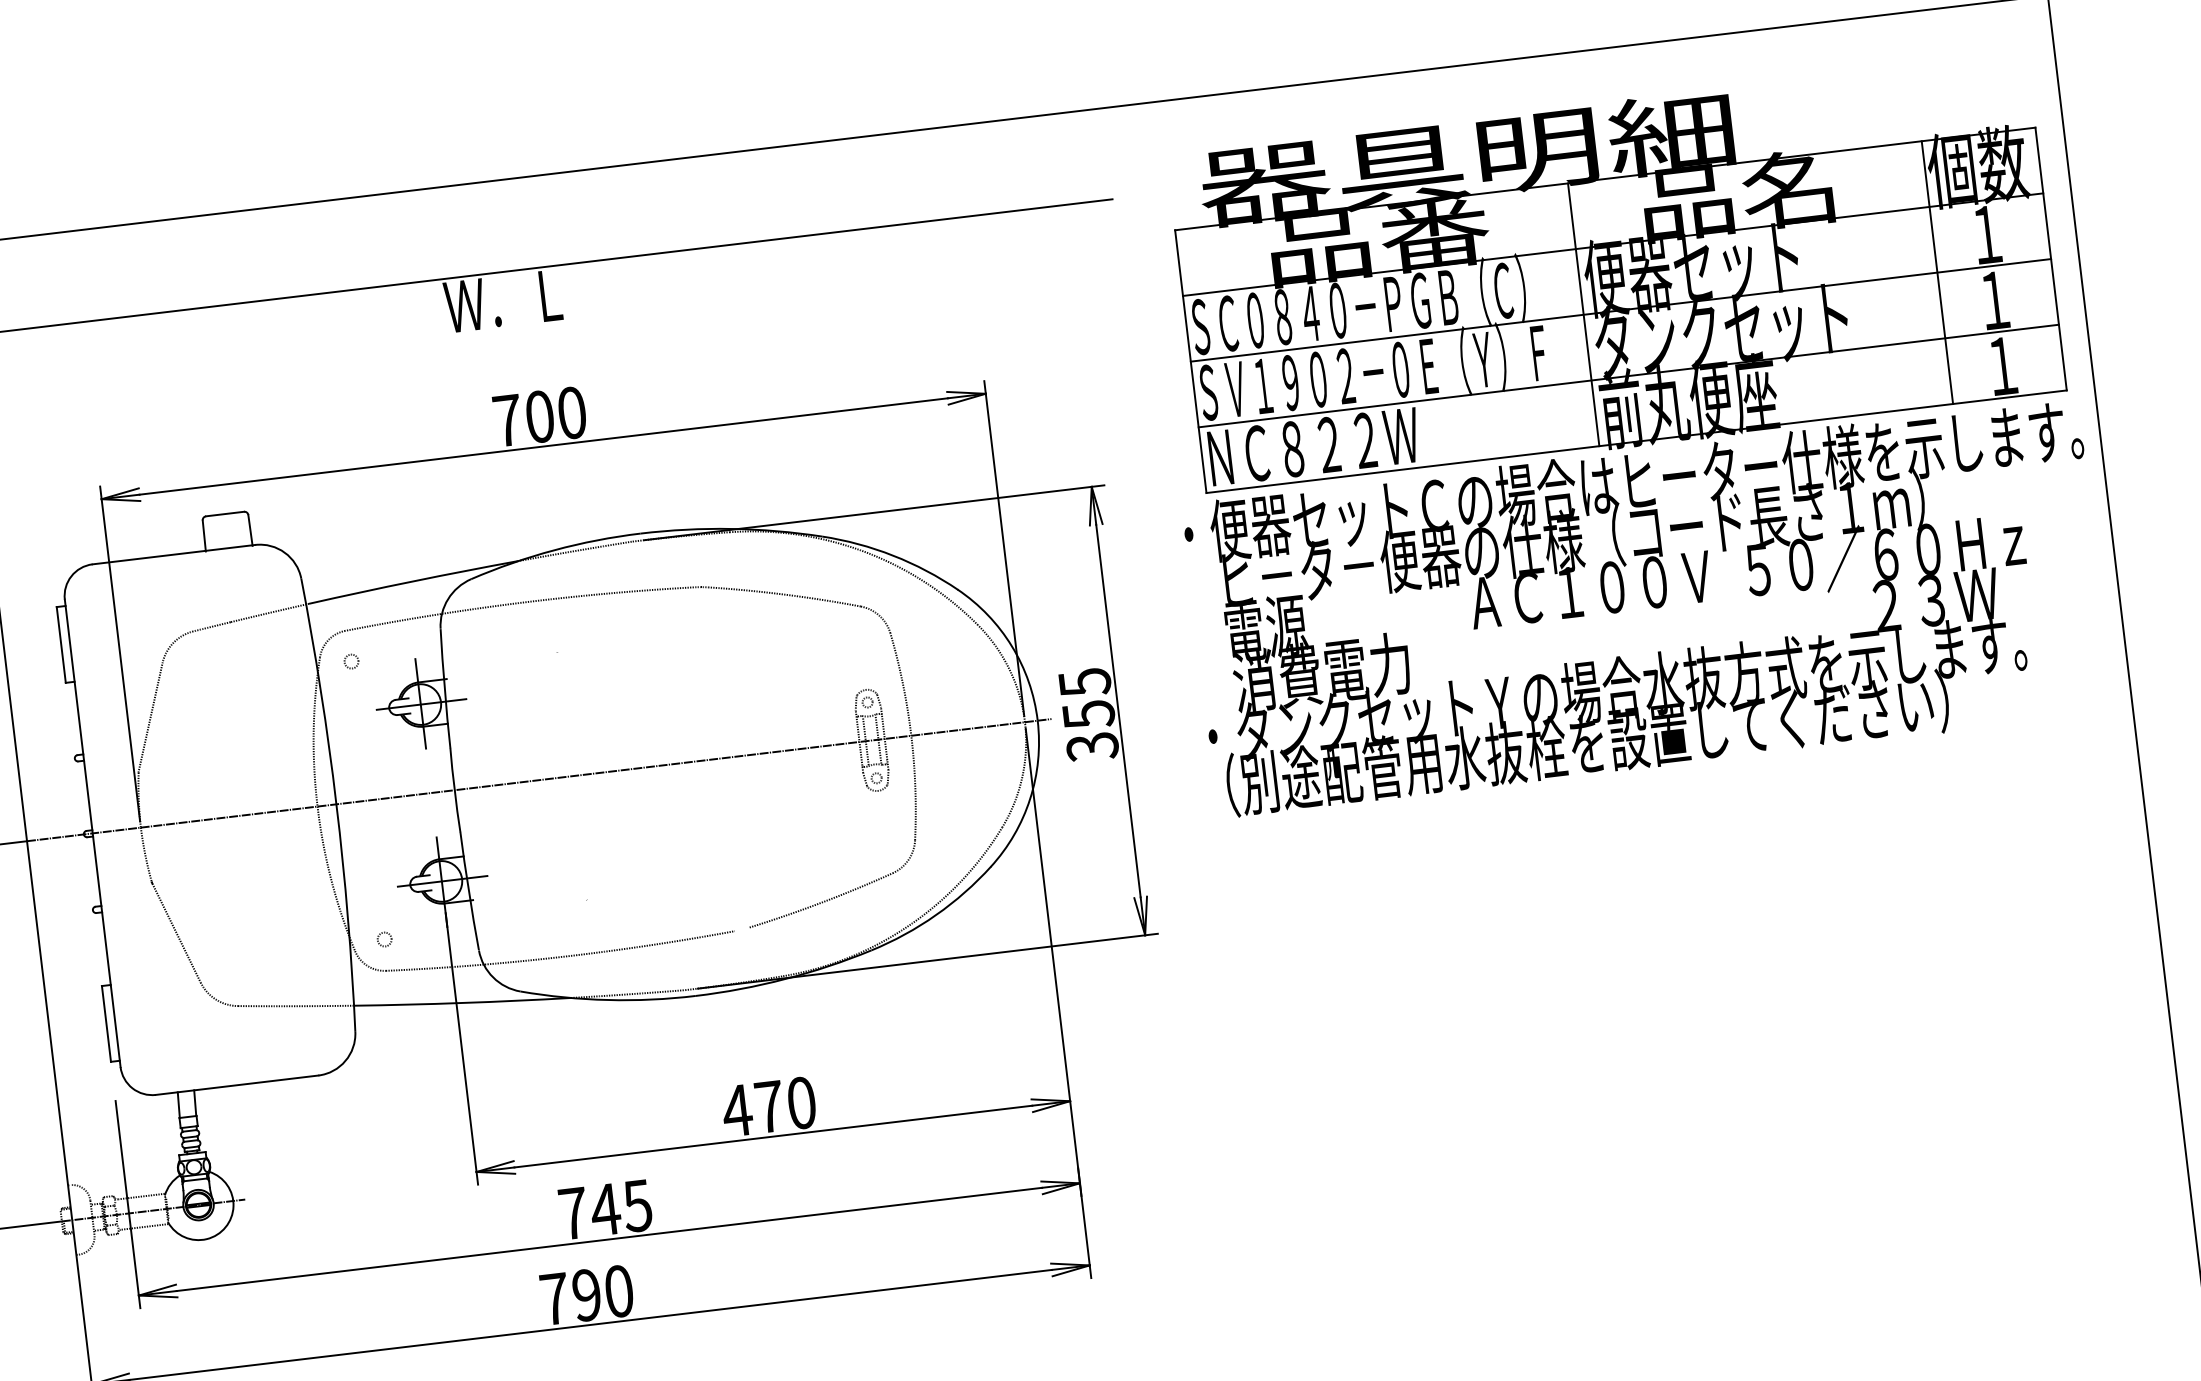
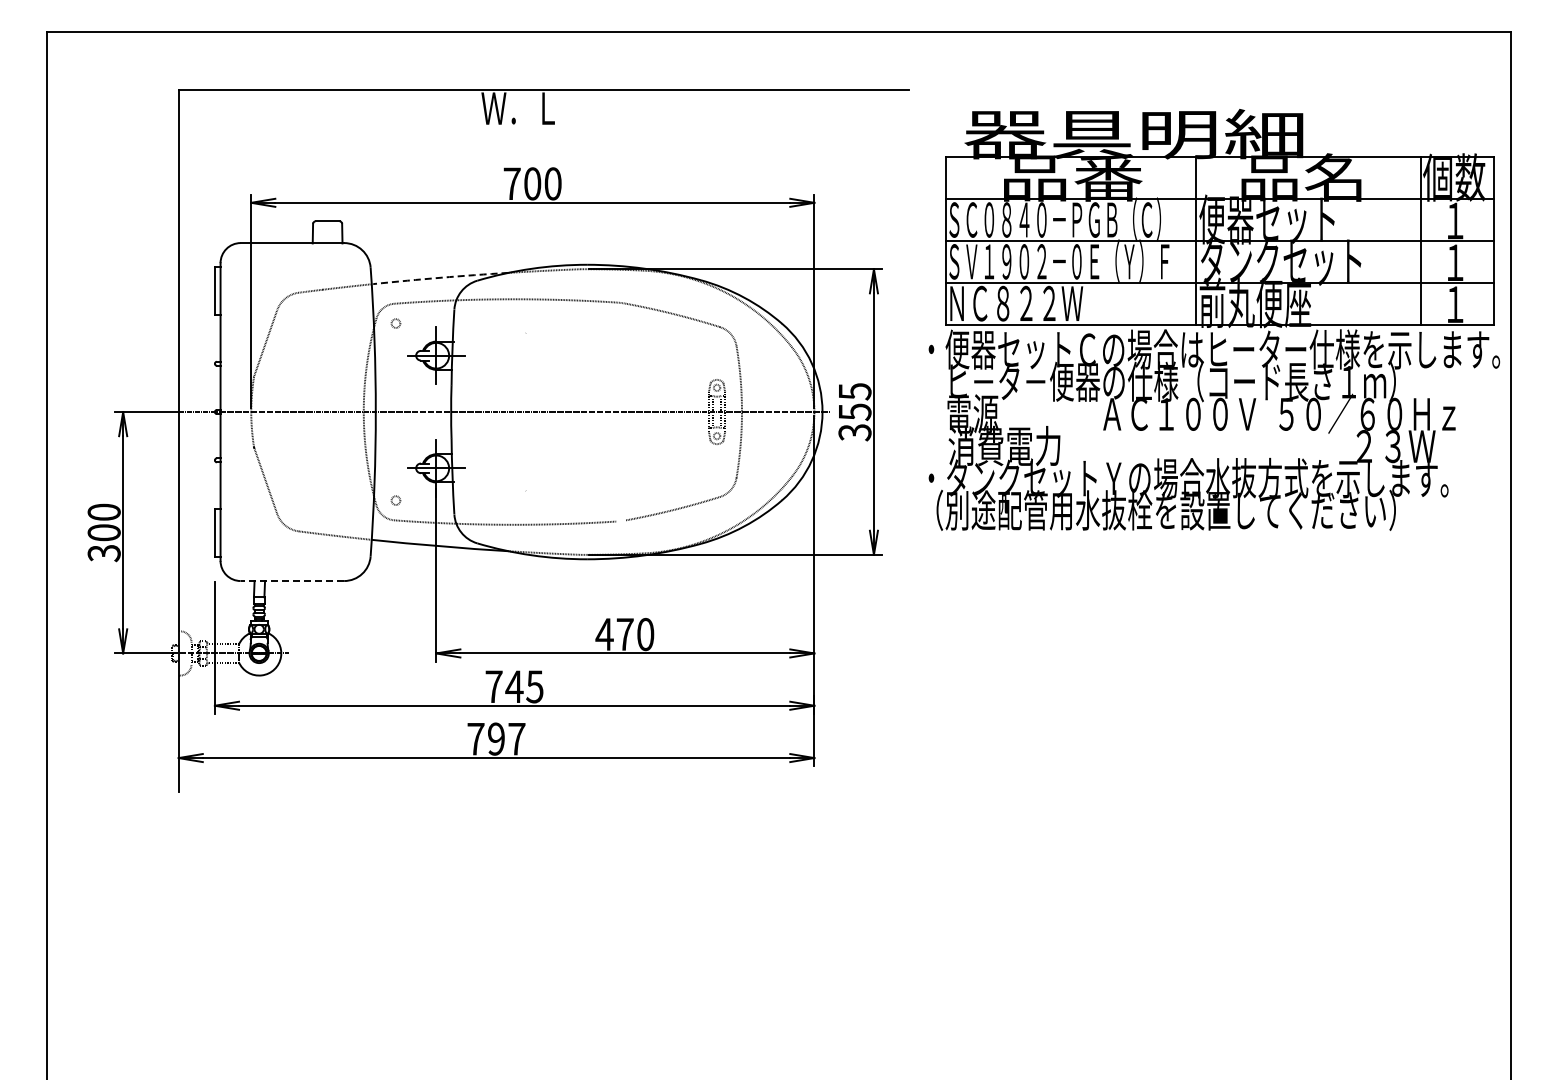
part: (1627, 434) -> (1214, 319), moved
arc: (414, 580) -> (441, 277), solid -> dashed
line: (237, 1085) -> (292, 581), solid -> dashed
text: (618, 1290) -> (516, 738), 790 -> 797

